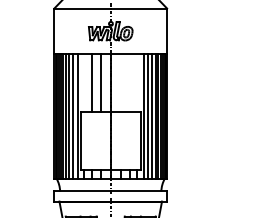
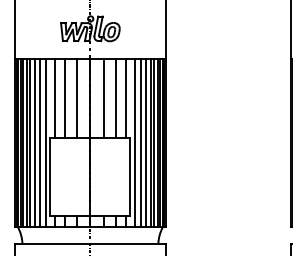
line: (84, 82) -> (55, 97), added
line: (120, 82) -> (103, 97), added
line: (137, 82) -> (126, 97), added
line: (129, 83) -> (115, 99), added

